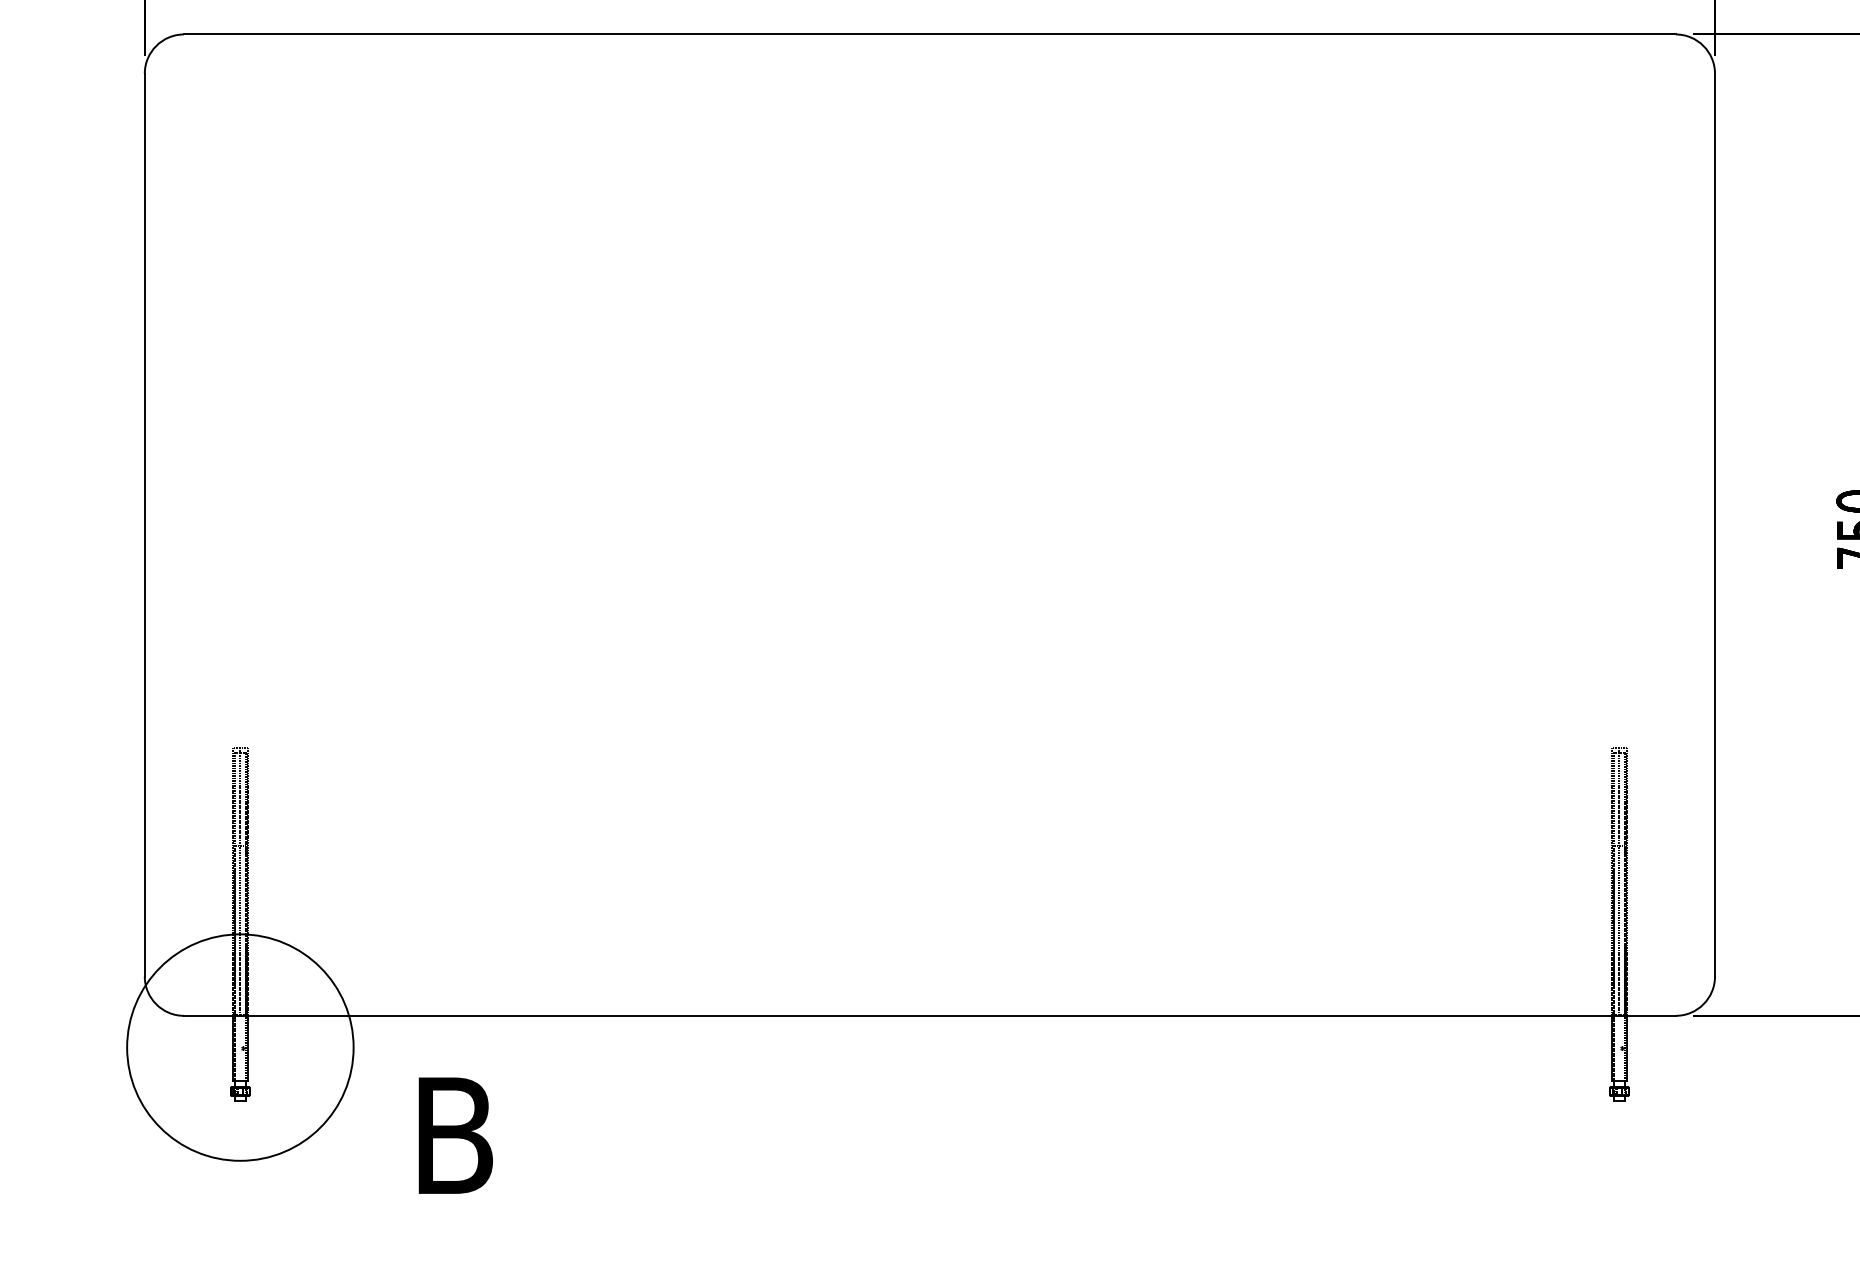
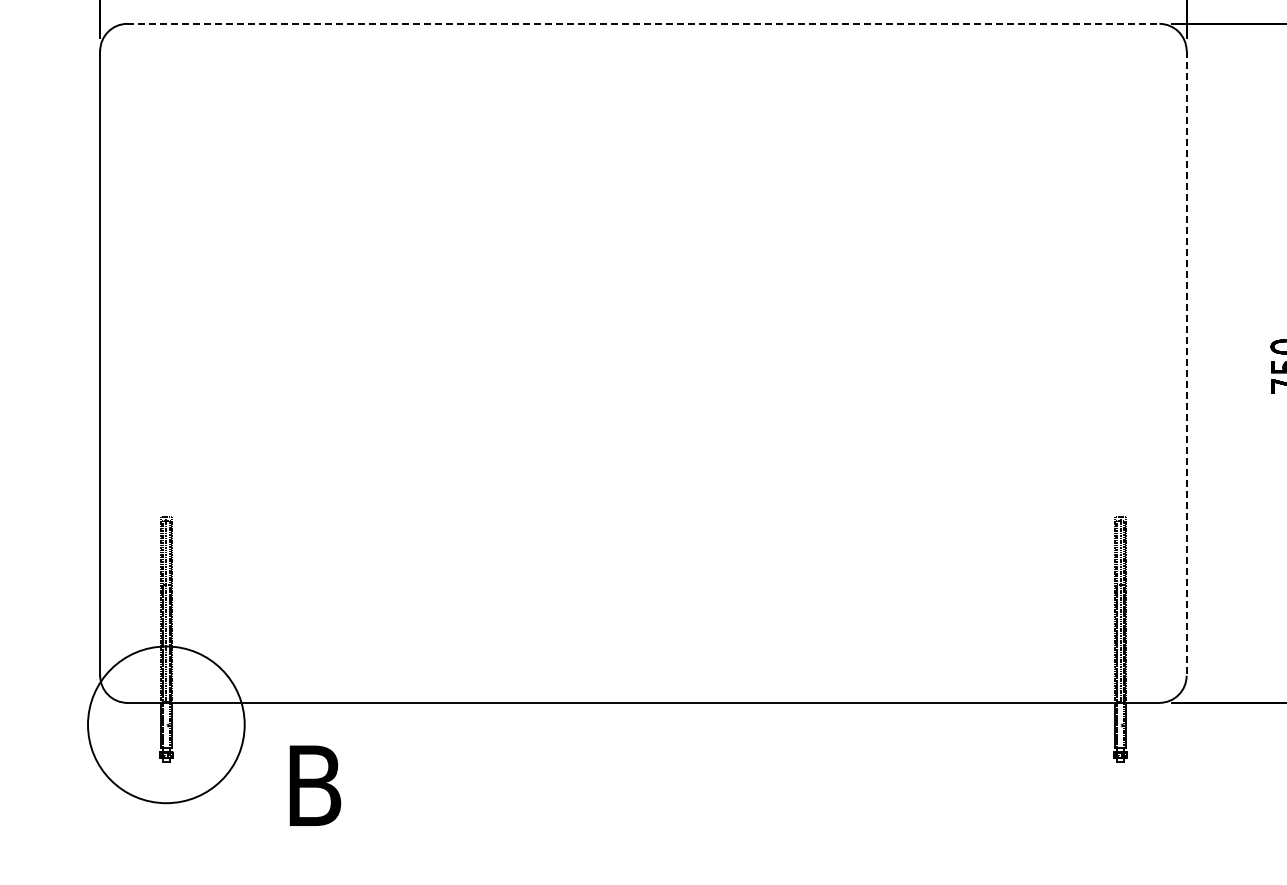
line: (930, 33) -> (643, 23), solid -> dashed
line: (1714, 525) -> (1186, 363), solid -> dashed

